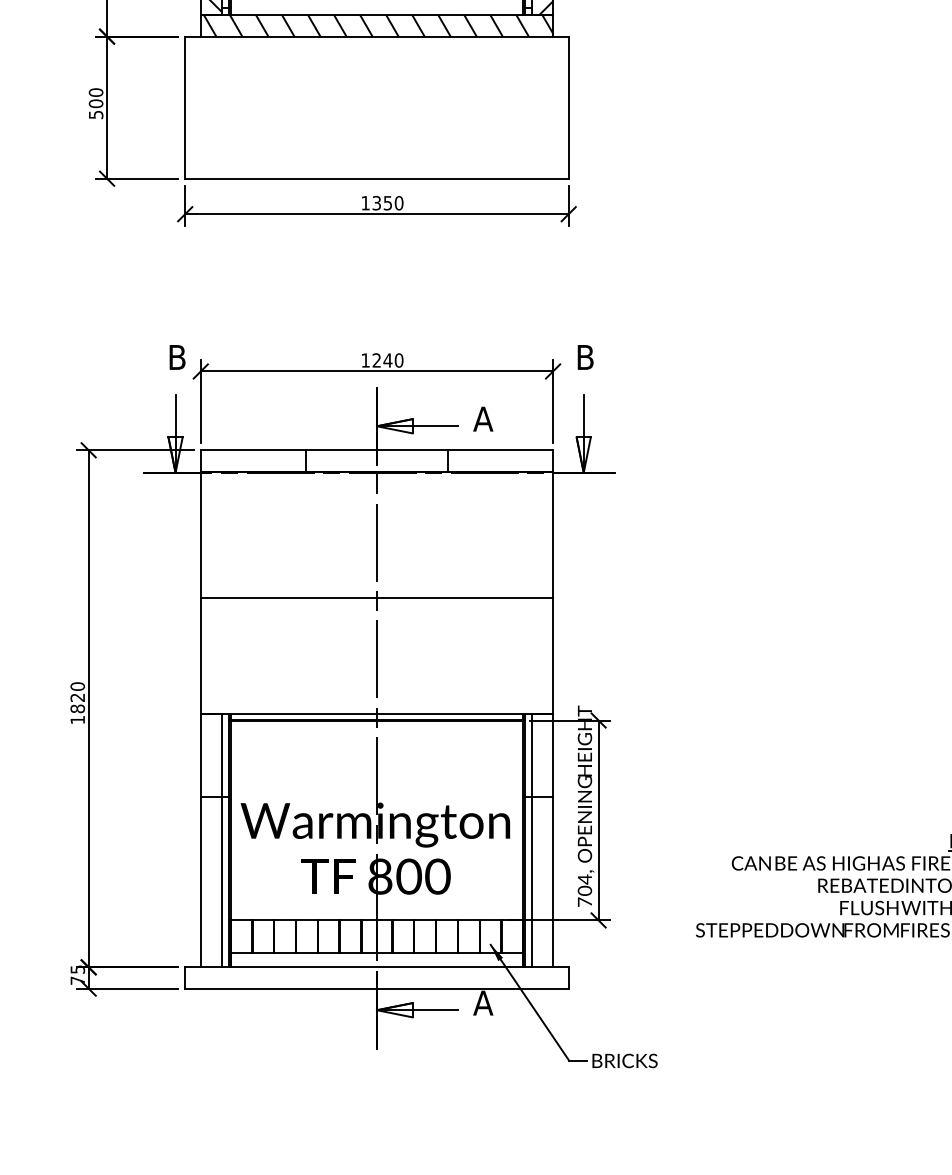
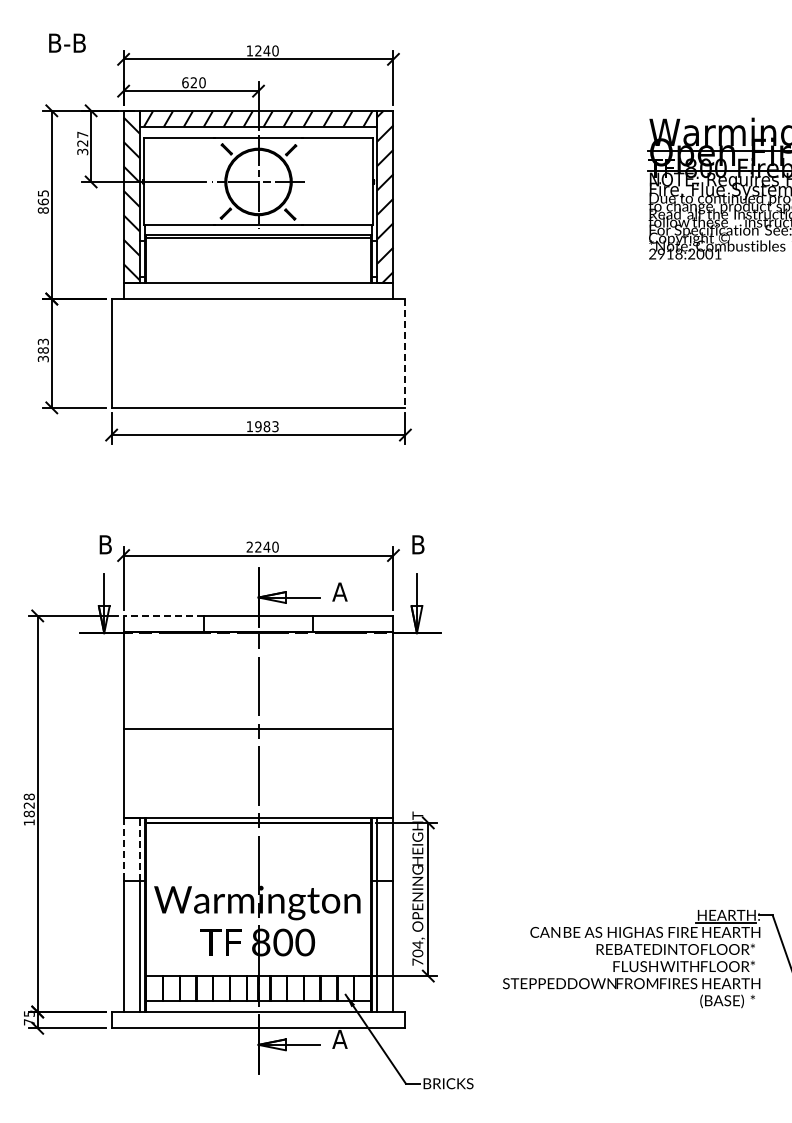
hatch: (378, 25) -> (259, 290), removed
text: (94, 102) -> (42, 349), 500 -> 383
line: (568, 107) -> (405, 353), solid -> dashed
text: (387, 203) -> (266, 426), 1350 -> 1983
text: (365, 359) -> (249, 546), 1240 -> 2240
line: (252, 449) -> (163, 615), solid -> dashed
text: (77, 686) -> (29, 796), 1820 -> 1828
line: (200, 755) -> (123, 849), solid -> dashed
line: (221, 755) -> (139, 849), solid -> dashed

